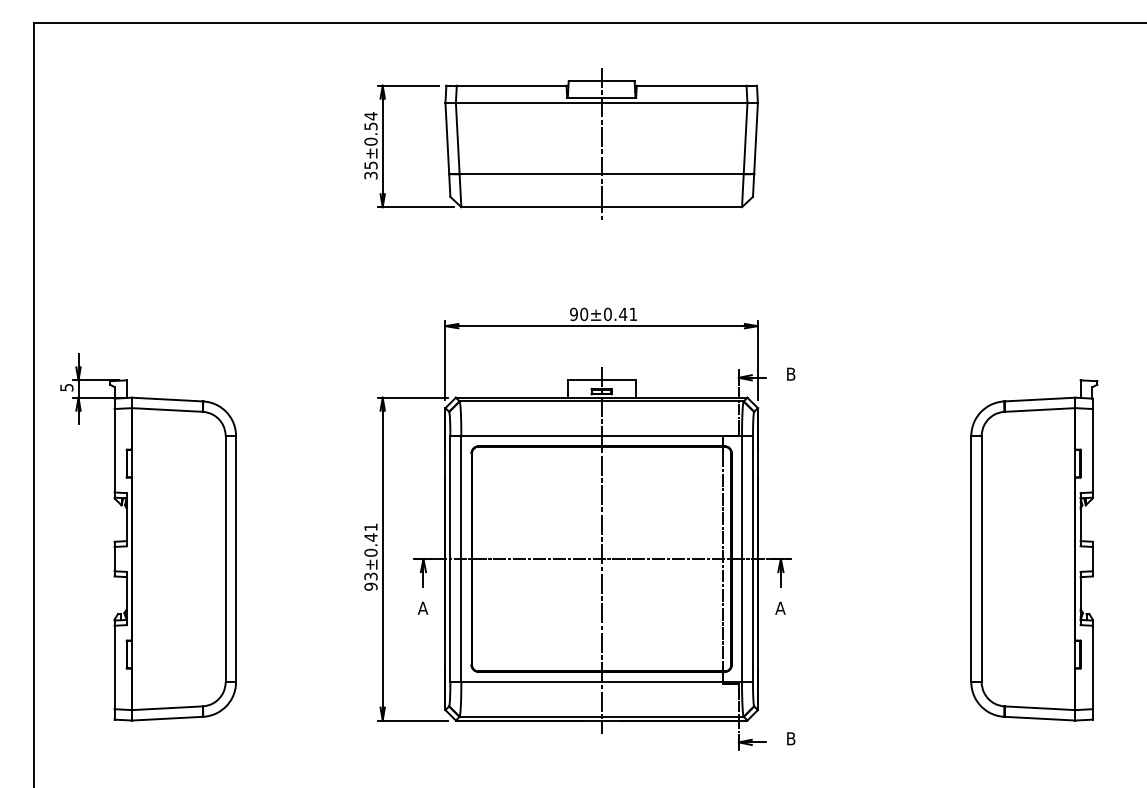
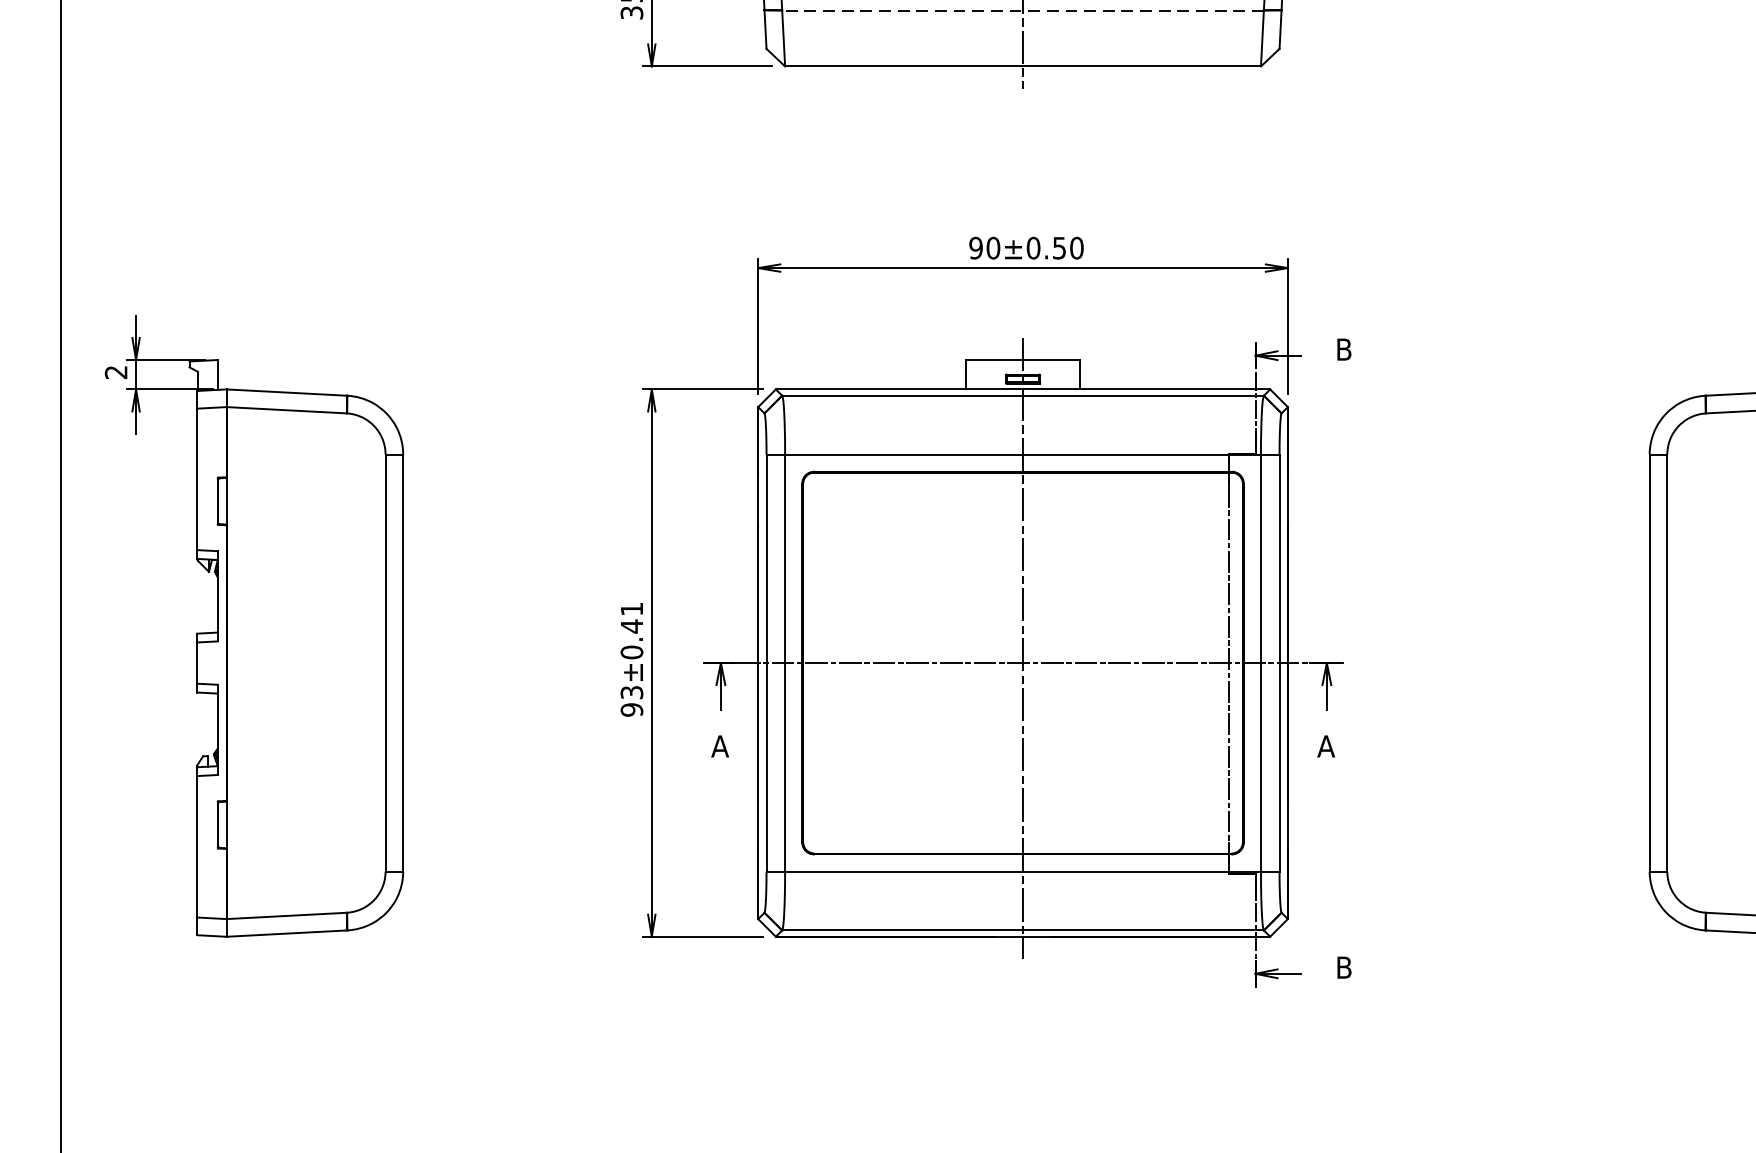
line: (601, 174) -> (1022, 10), solid -> dashed
text: (628, 314) -> (1068, 248), 90±0.41 -> 90±0.50
text: (66, 387) -> (115, 372), 5 -> 2

